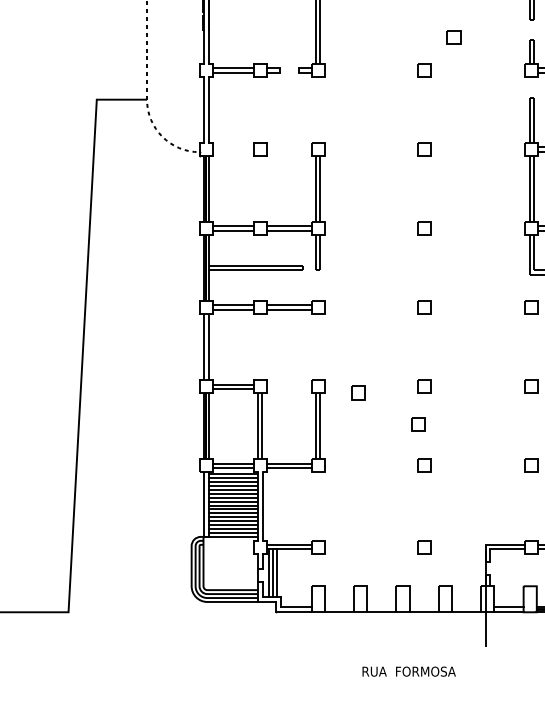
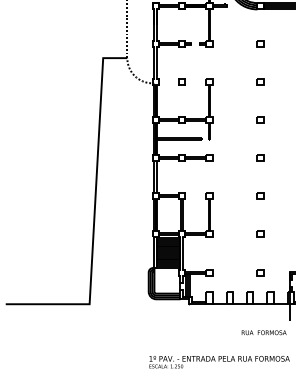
part: (453, 35) -> (274, 27), removed
part: (357, 392) -> (228, 198), removed
part: (418, 423) -> (257, 213), removed
text: (407, 671) -> (263, 332), moved

